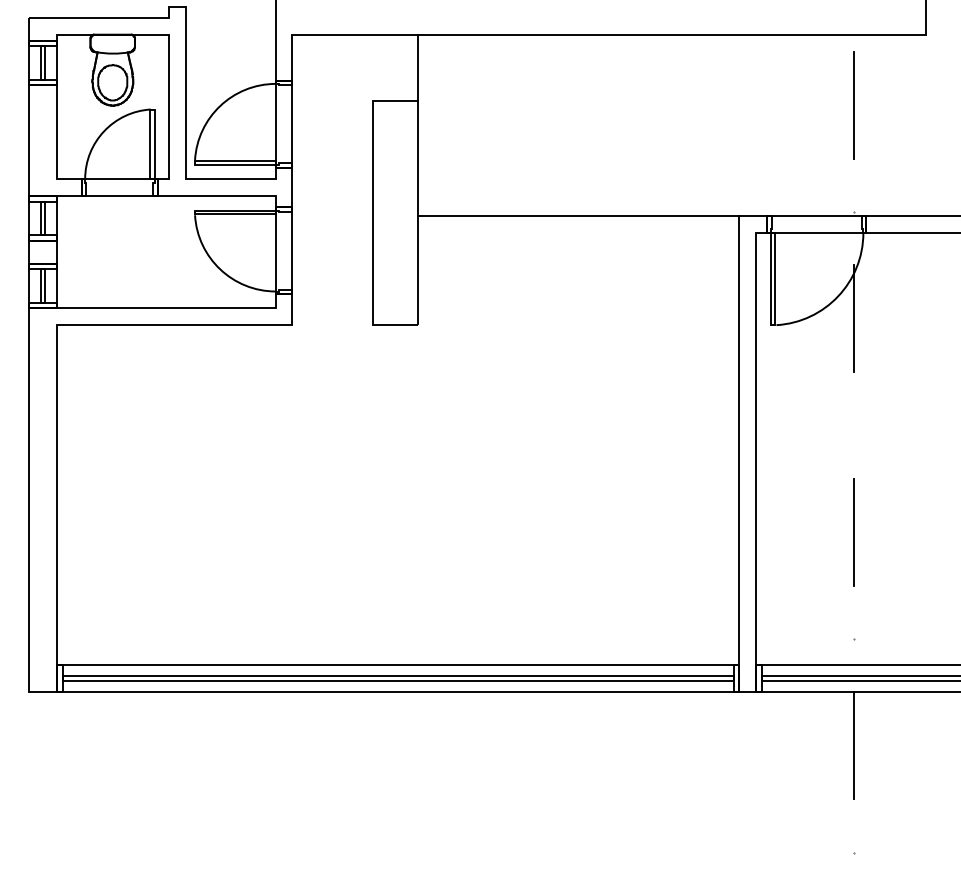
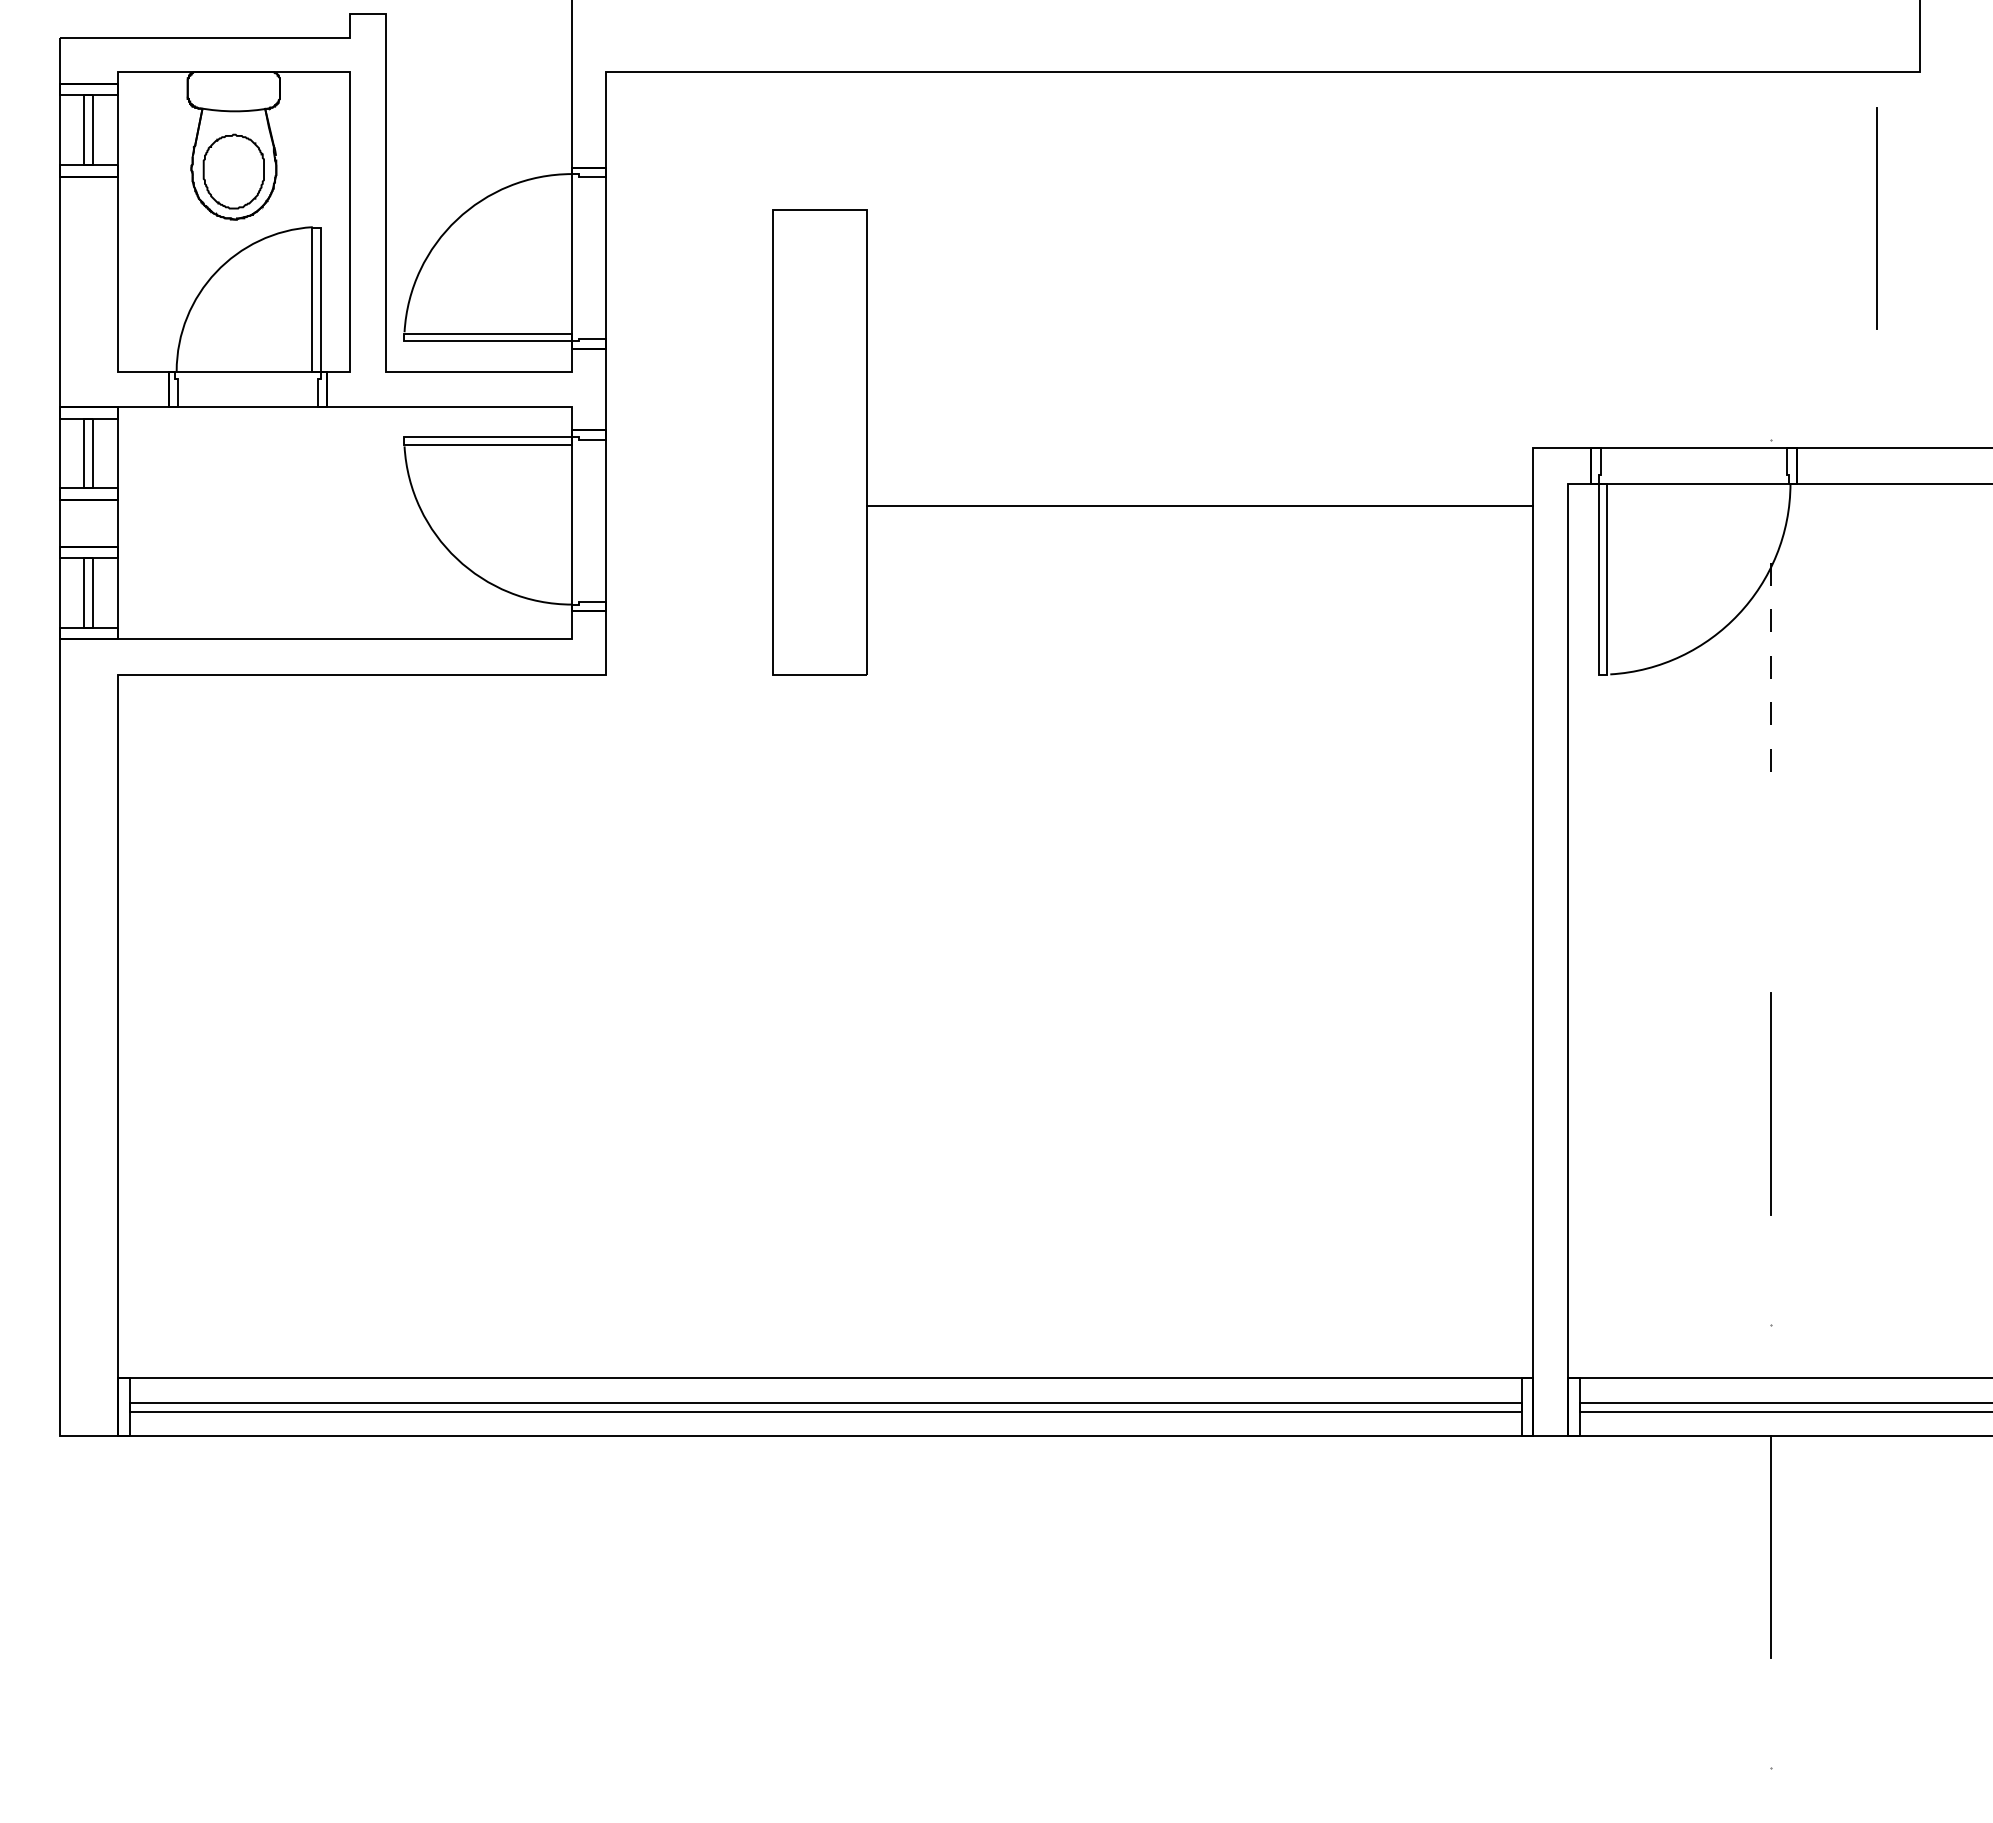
line: (417, 67) -> (865, 140), removed
line: (853, 105) -> (1875, 218), moved
line: (578, 216) -> (1199, 507), moved
line: (853, 318) -> (1770, 660), solid -> dashed

